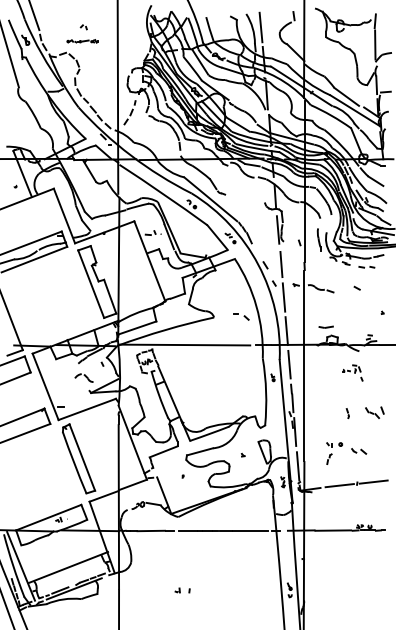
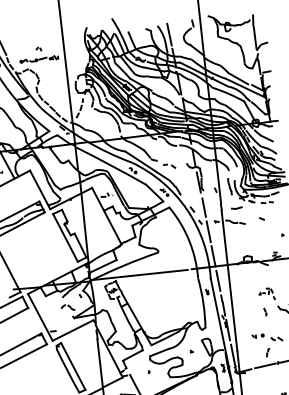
part: (82, 41) -> (39, 59), size x1.67
part: (241, 316) -> (169, 166), moved
line: (326, 326) -> (237, 207), moved
part: (352, 372) -> (266, 293), moved
part: (329, 458) -> (268, 352), moved

